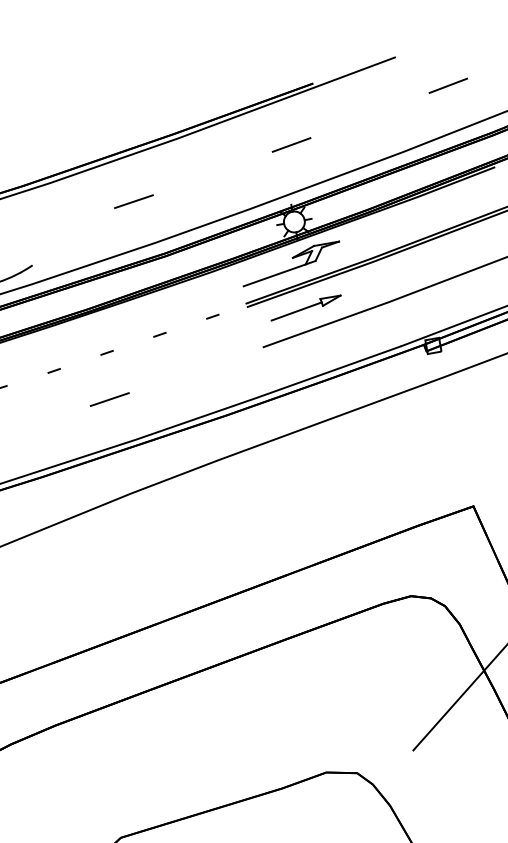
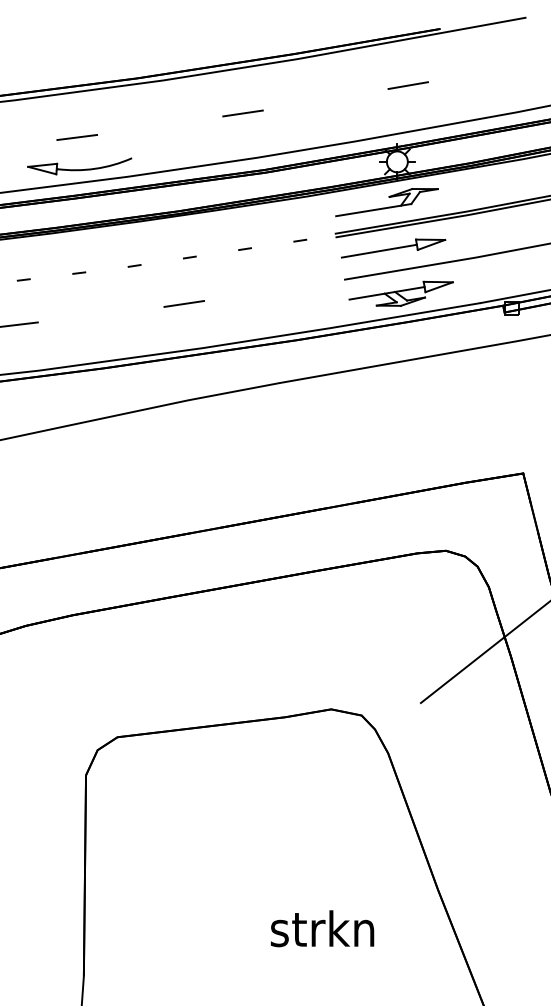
part: (305, 307) -> (393, 248), size x1.43
part: (320, 350) -> (400, 293), added

